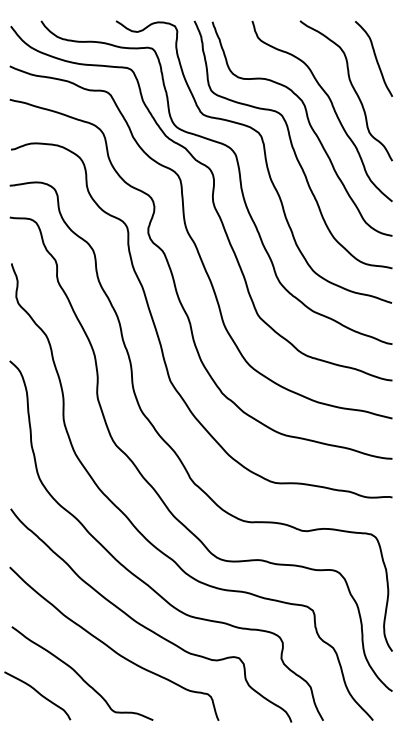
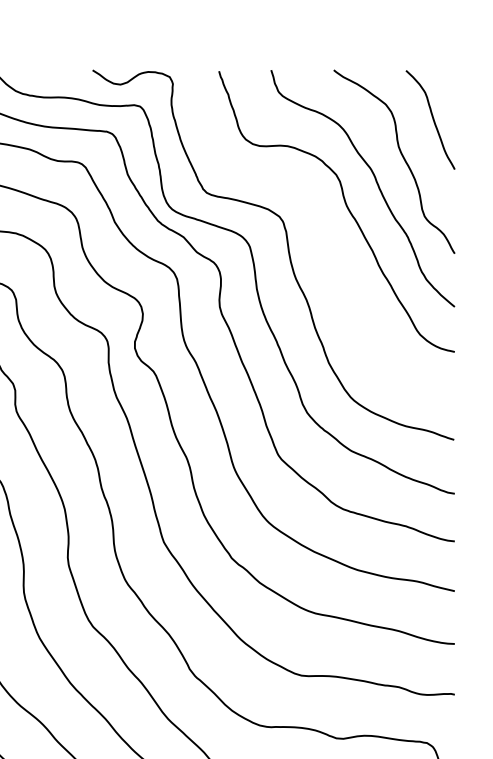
curve: (292, 144) -> (323, 232), removed

